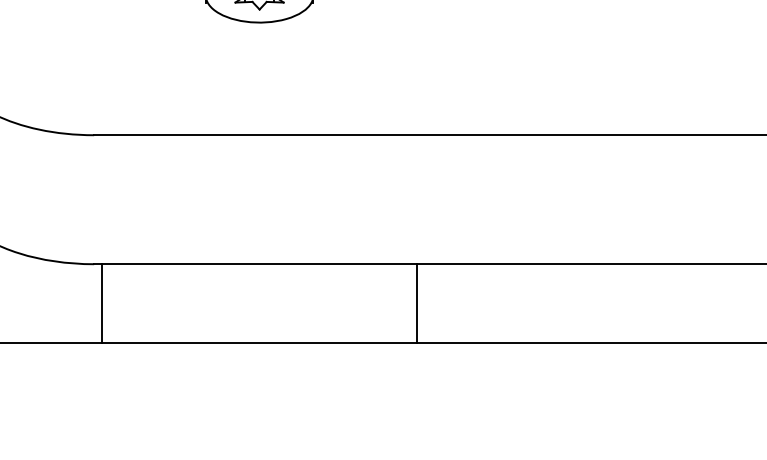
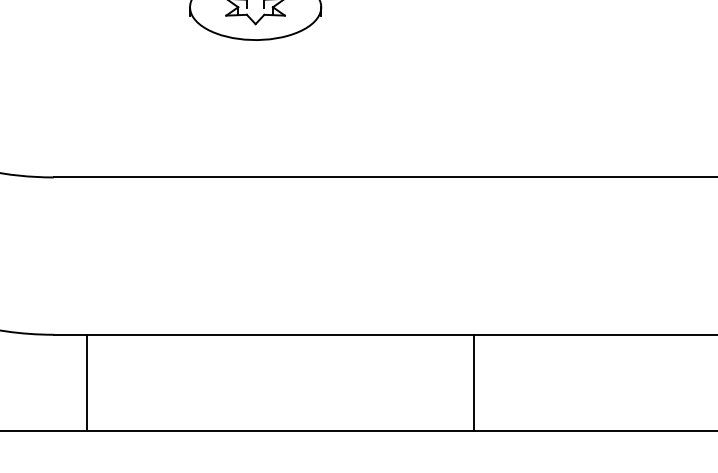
line: (102, 303) -> (87, 382), moved
line: (416, 303) -> (473, 382), moved

